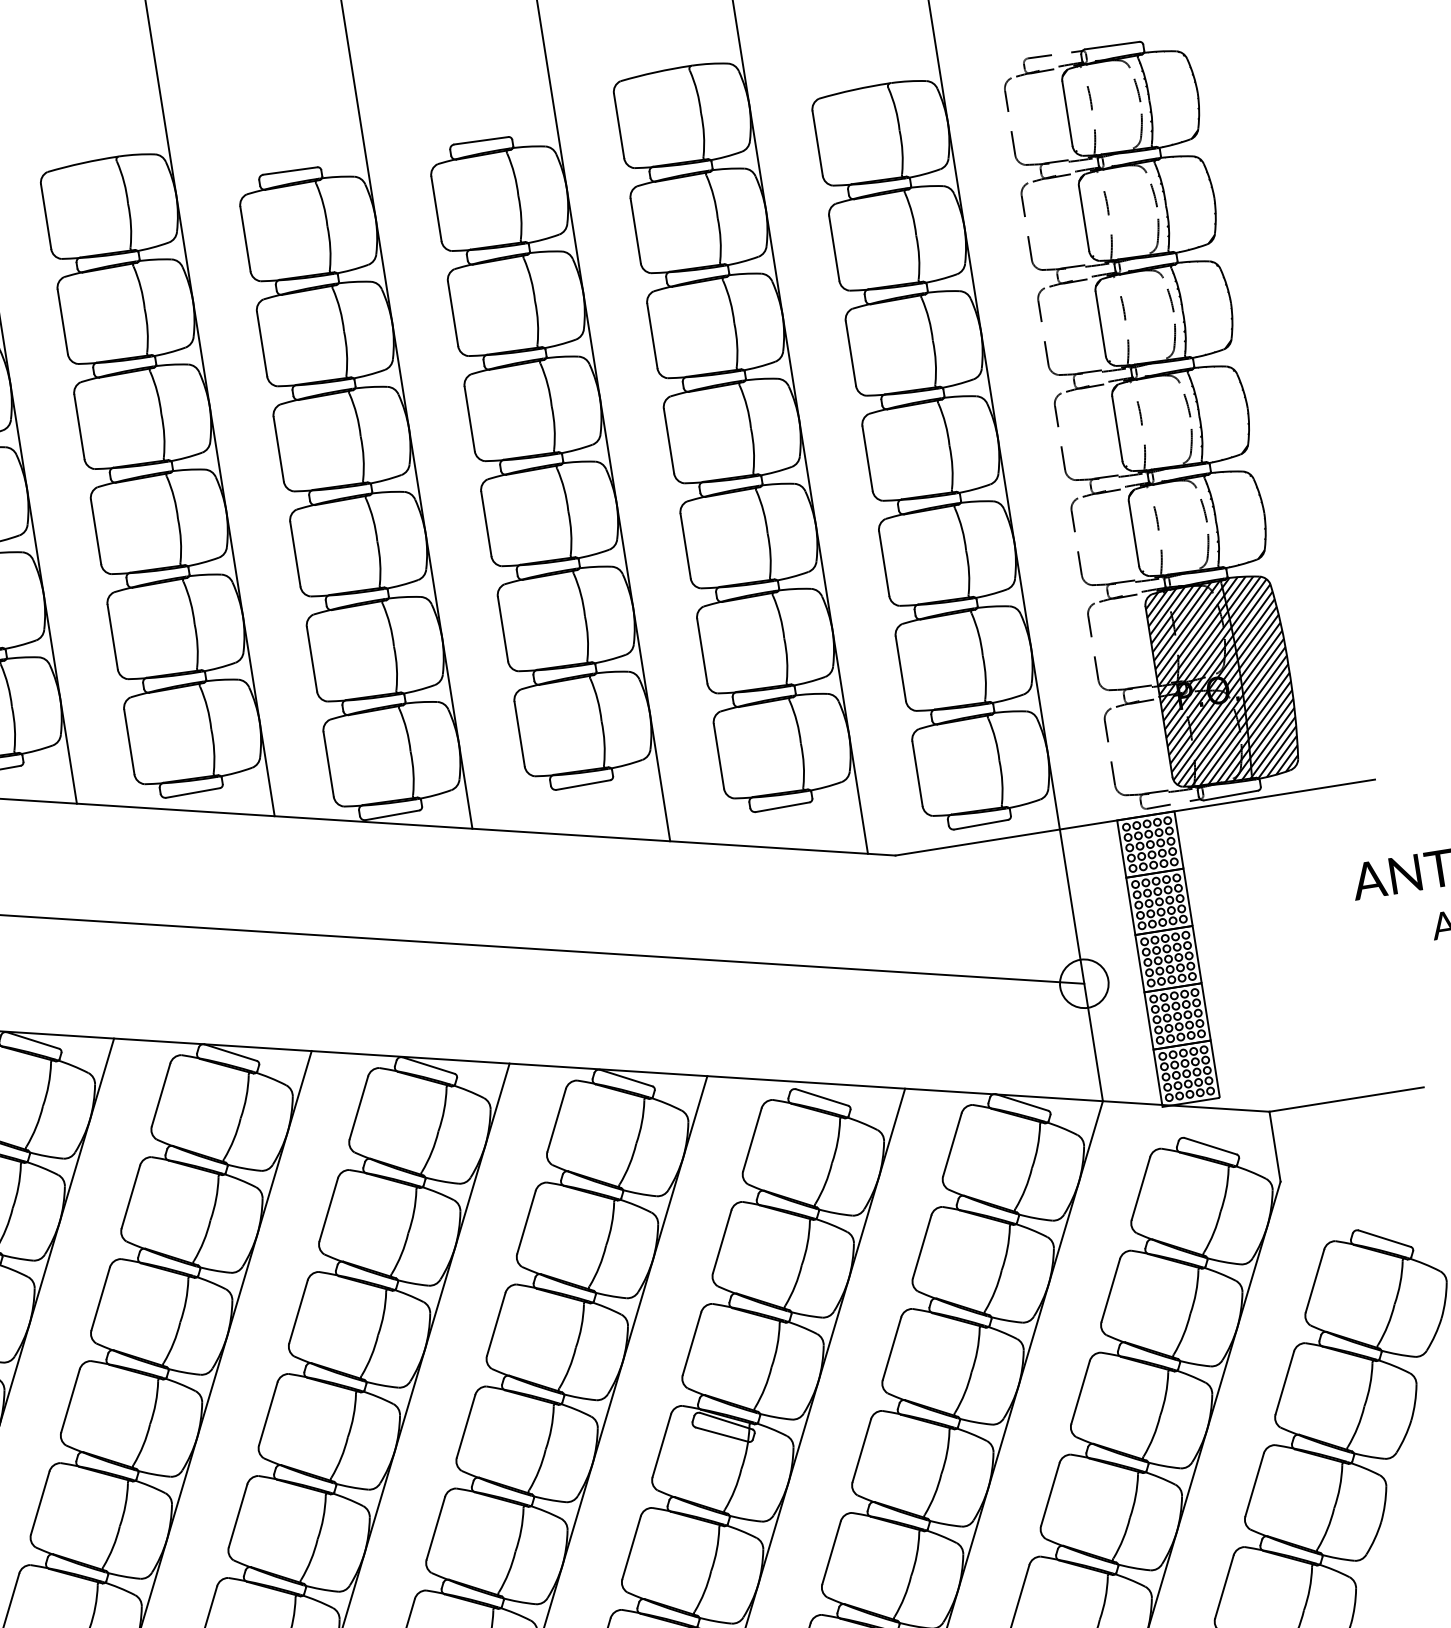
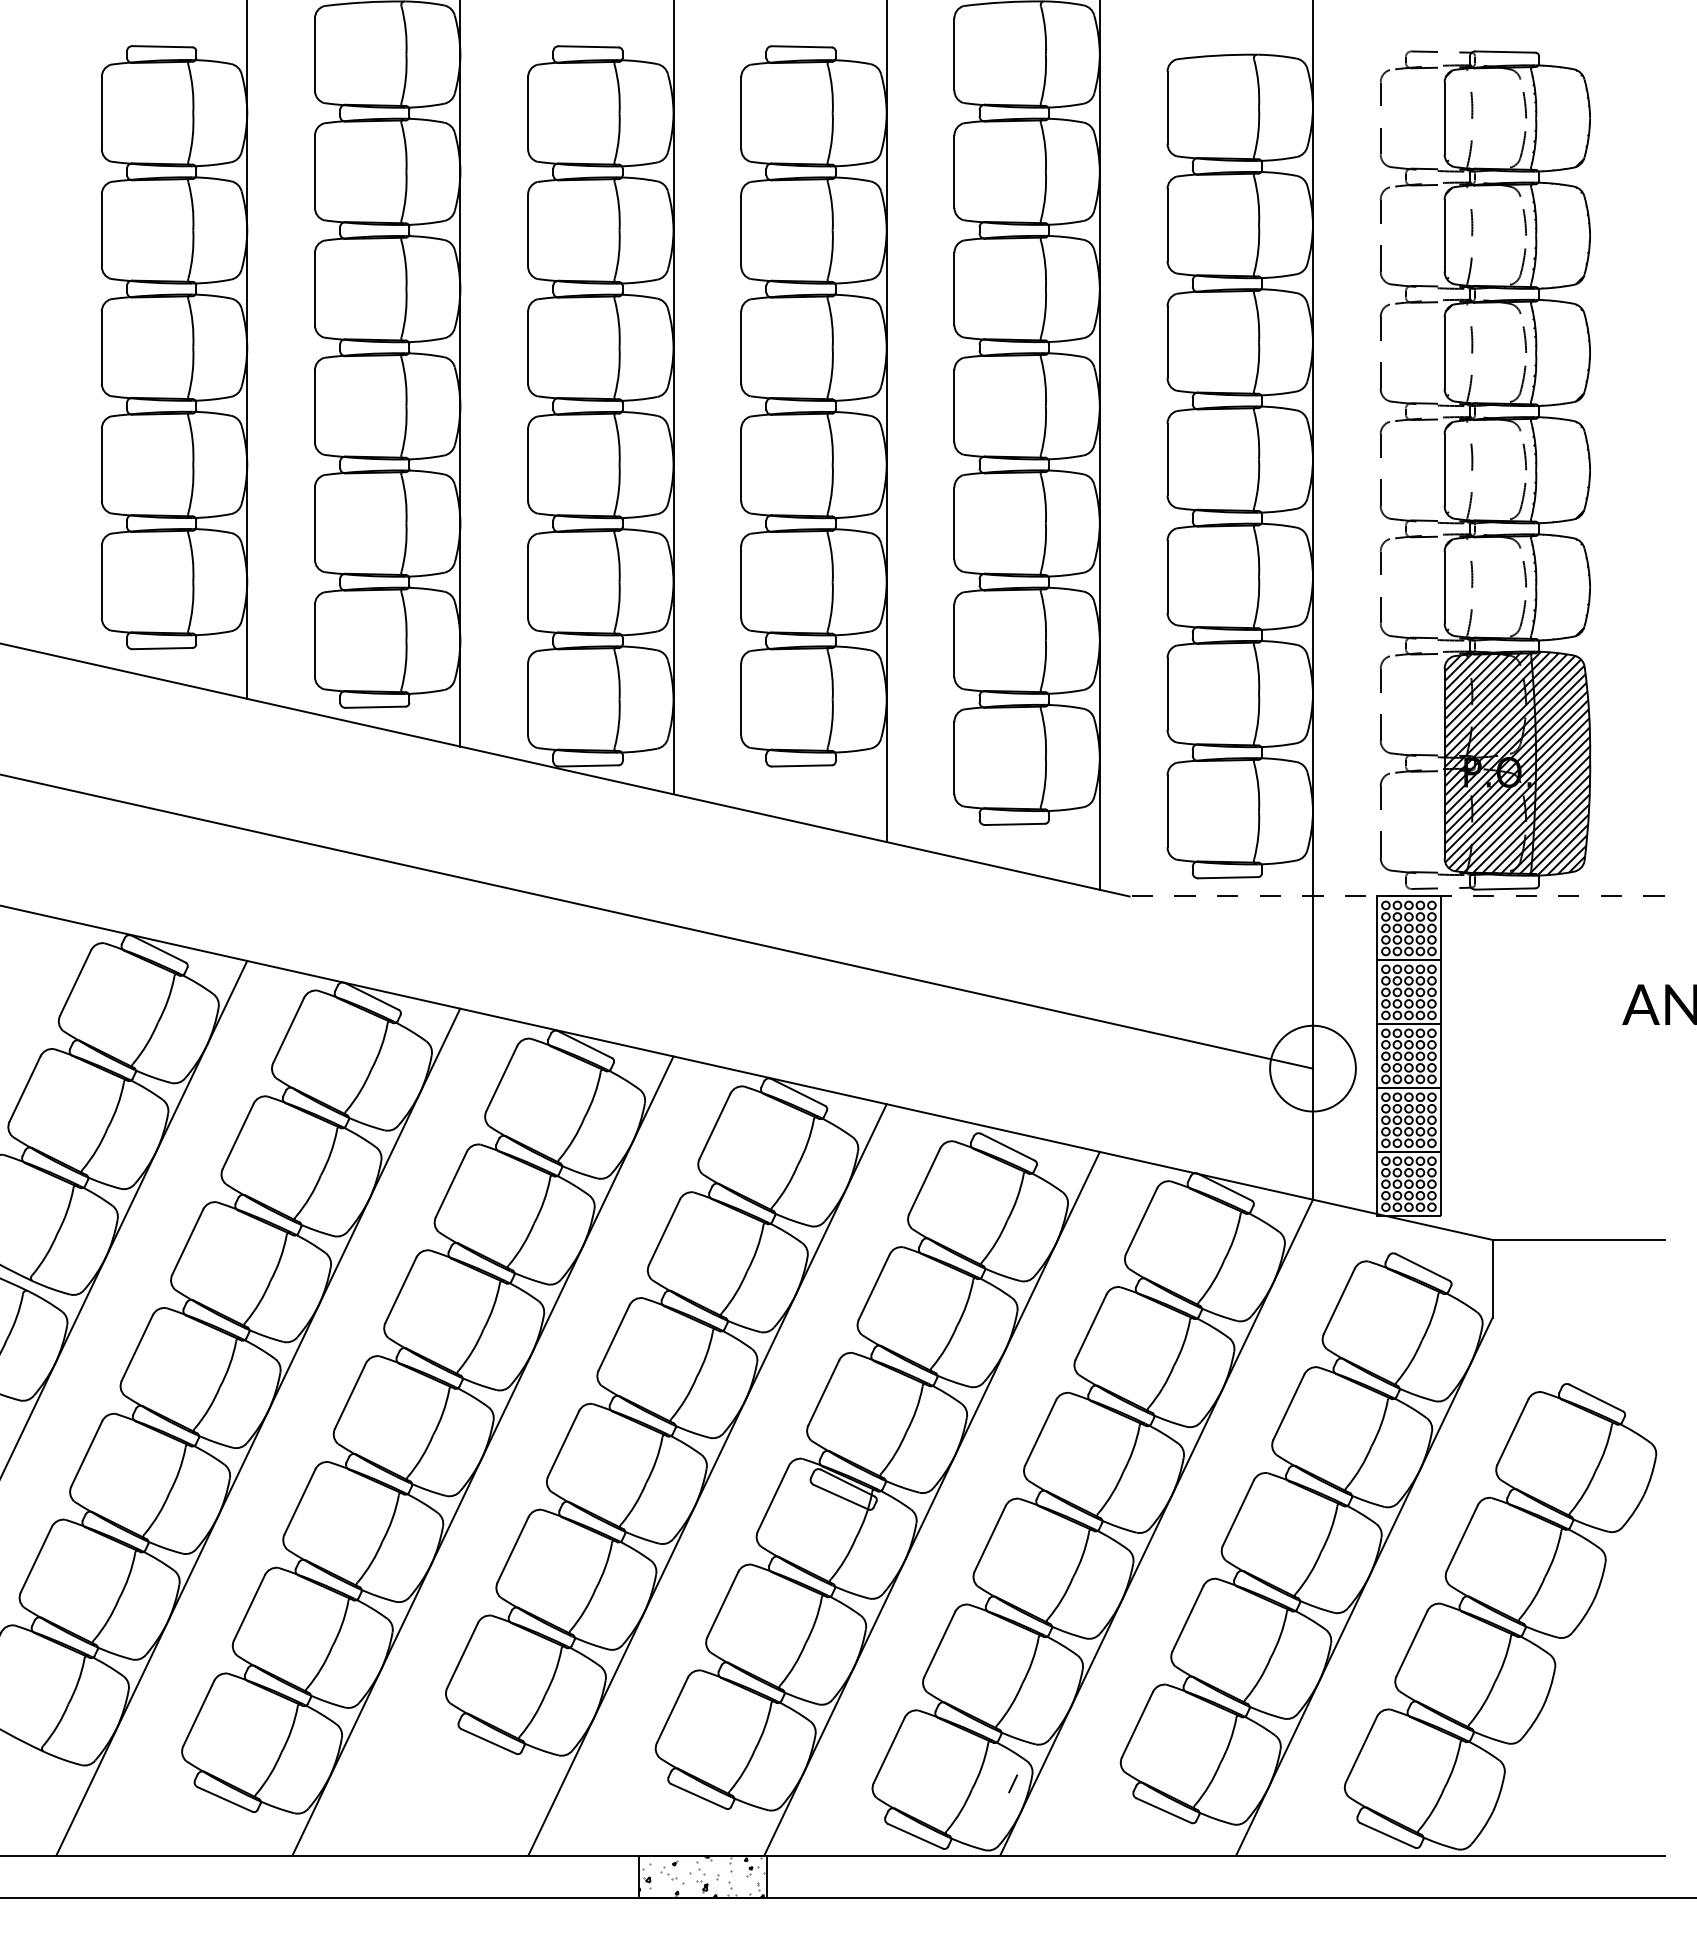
line: (1135, 817) -> (1397, 896), solid -> dashed
circle: (1083, 983) -> (1312, 1068), size x1.6

